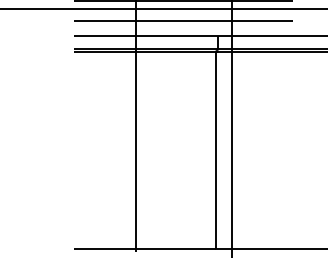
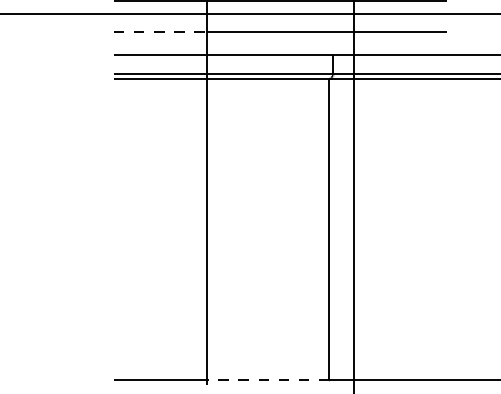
line: (105, 21) -> (161, 32), solid -> dashed
line: (175, 248) -> (268, 379), solid -> dashed

